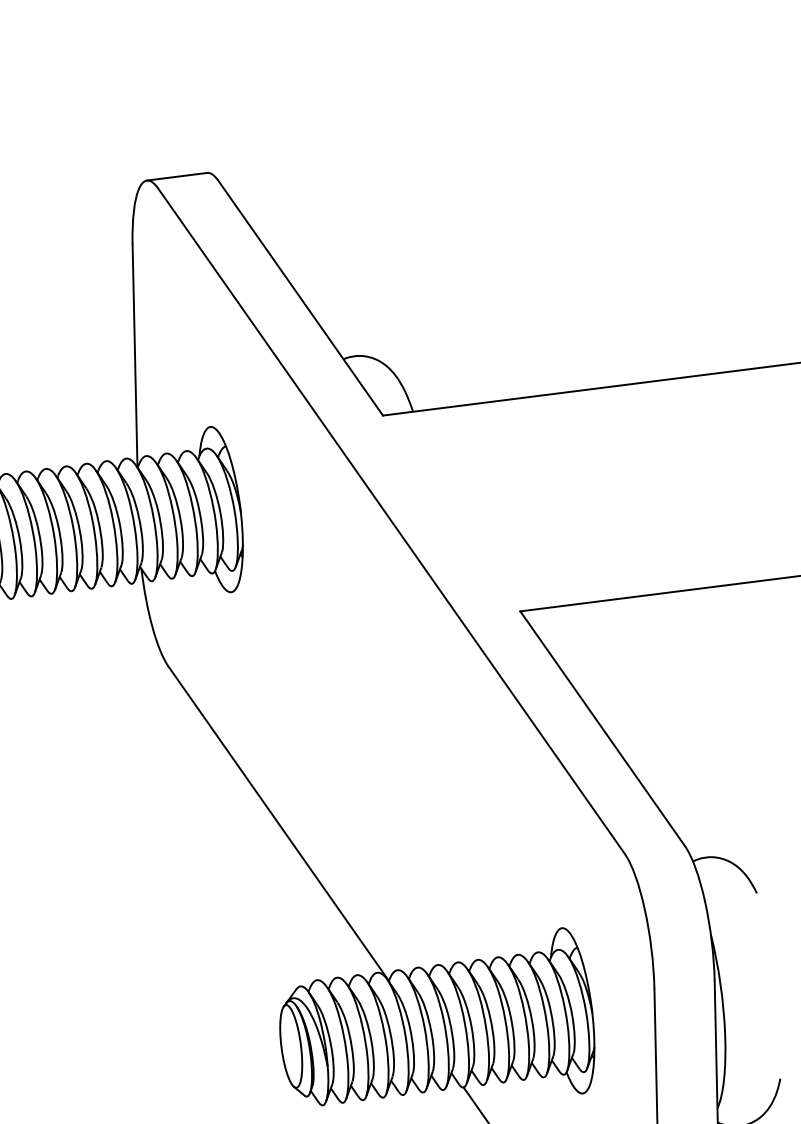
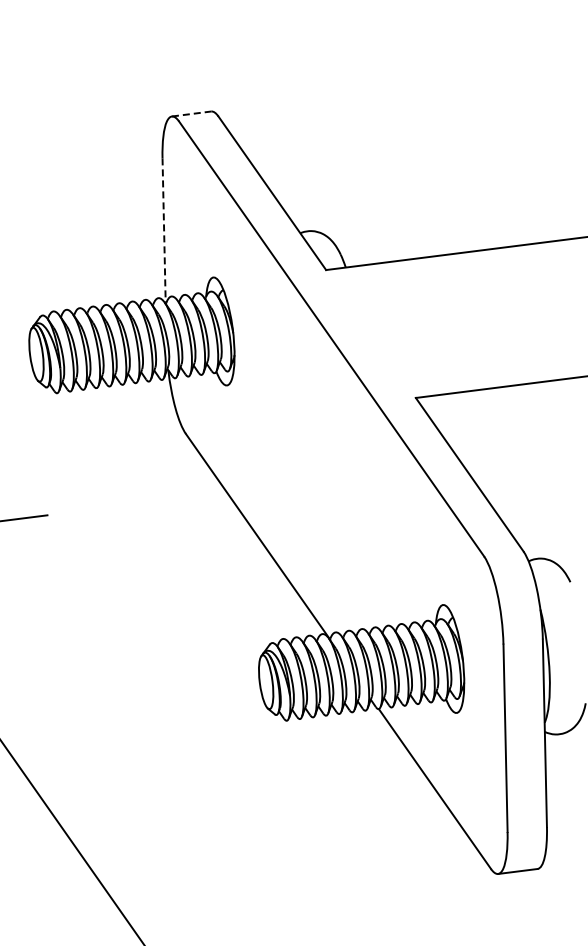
line: (176, 177) -> (191, 114), solid -> dashed
line: (135, 356) -> (164, 231), solid -> dashed

